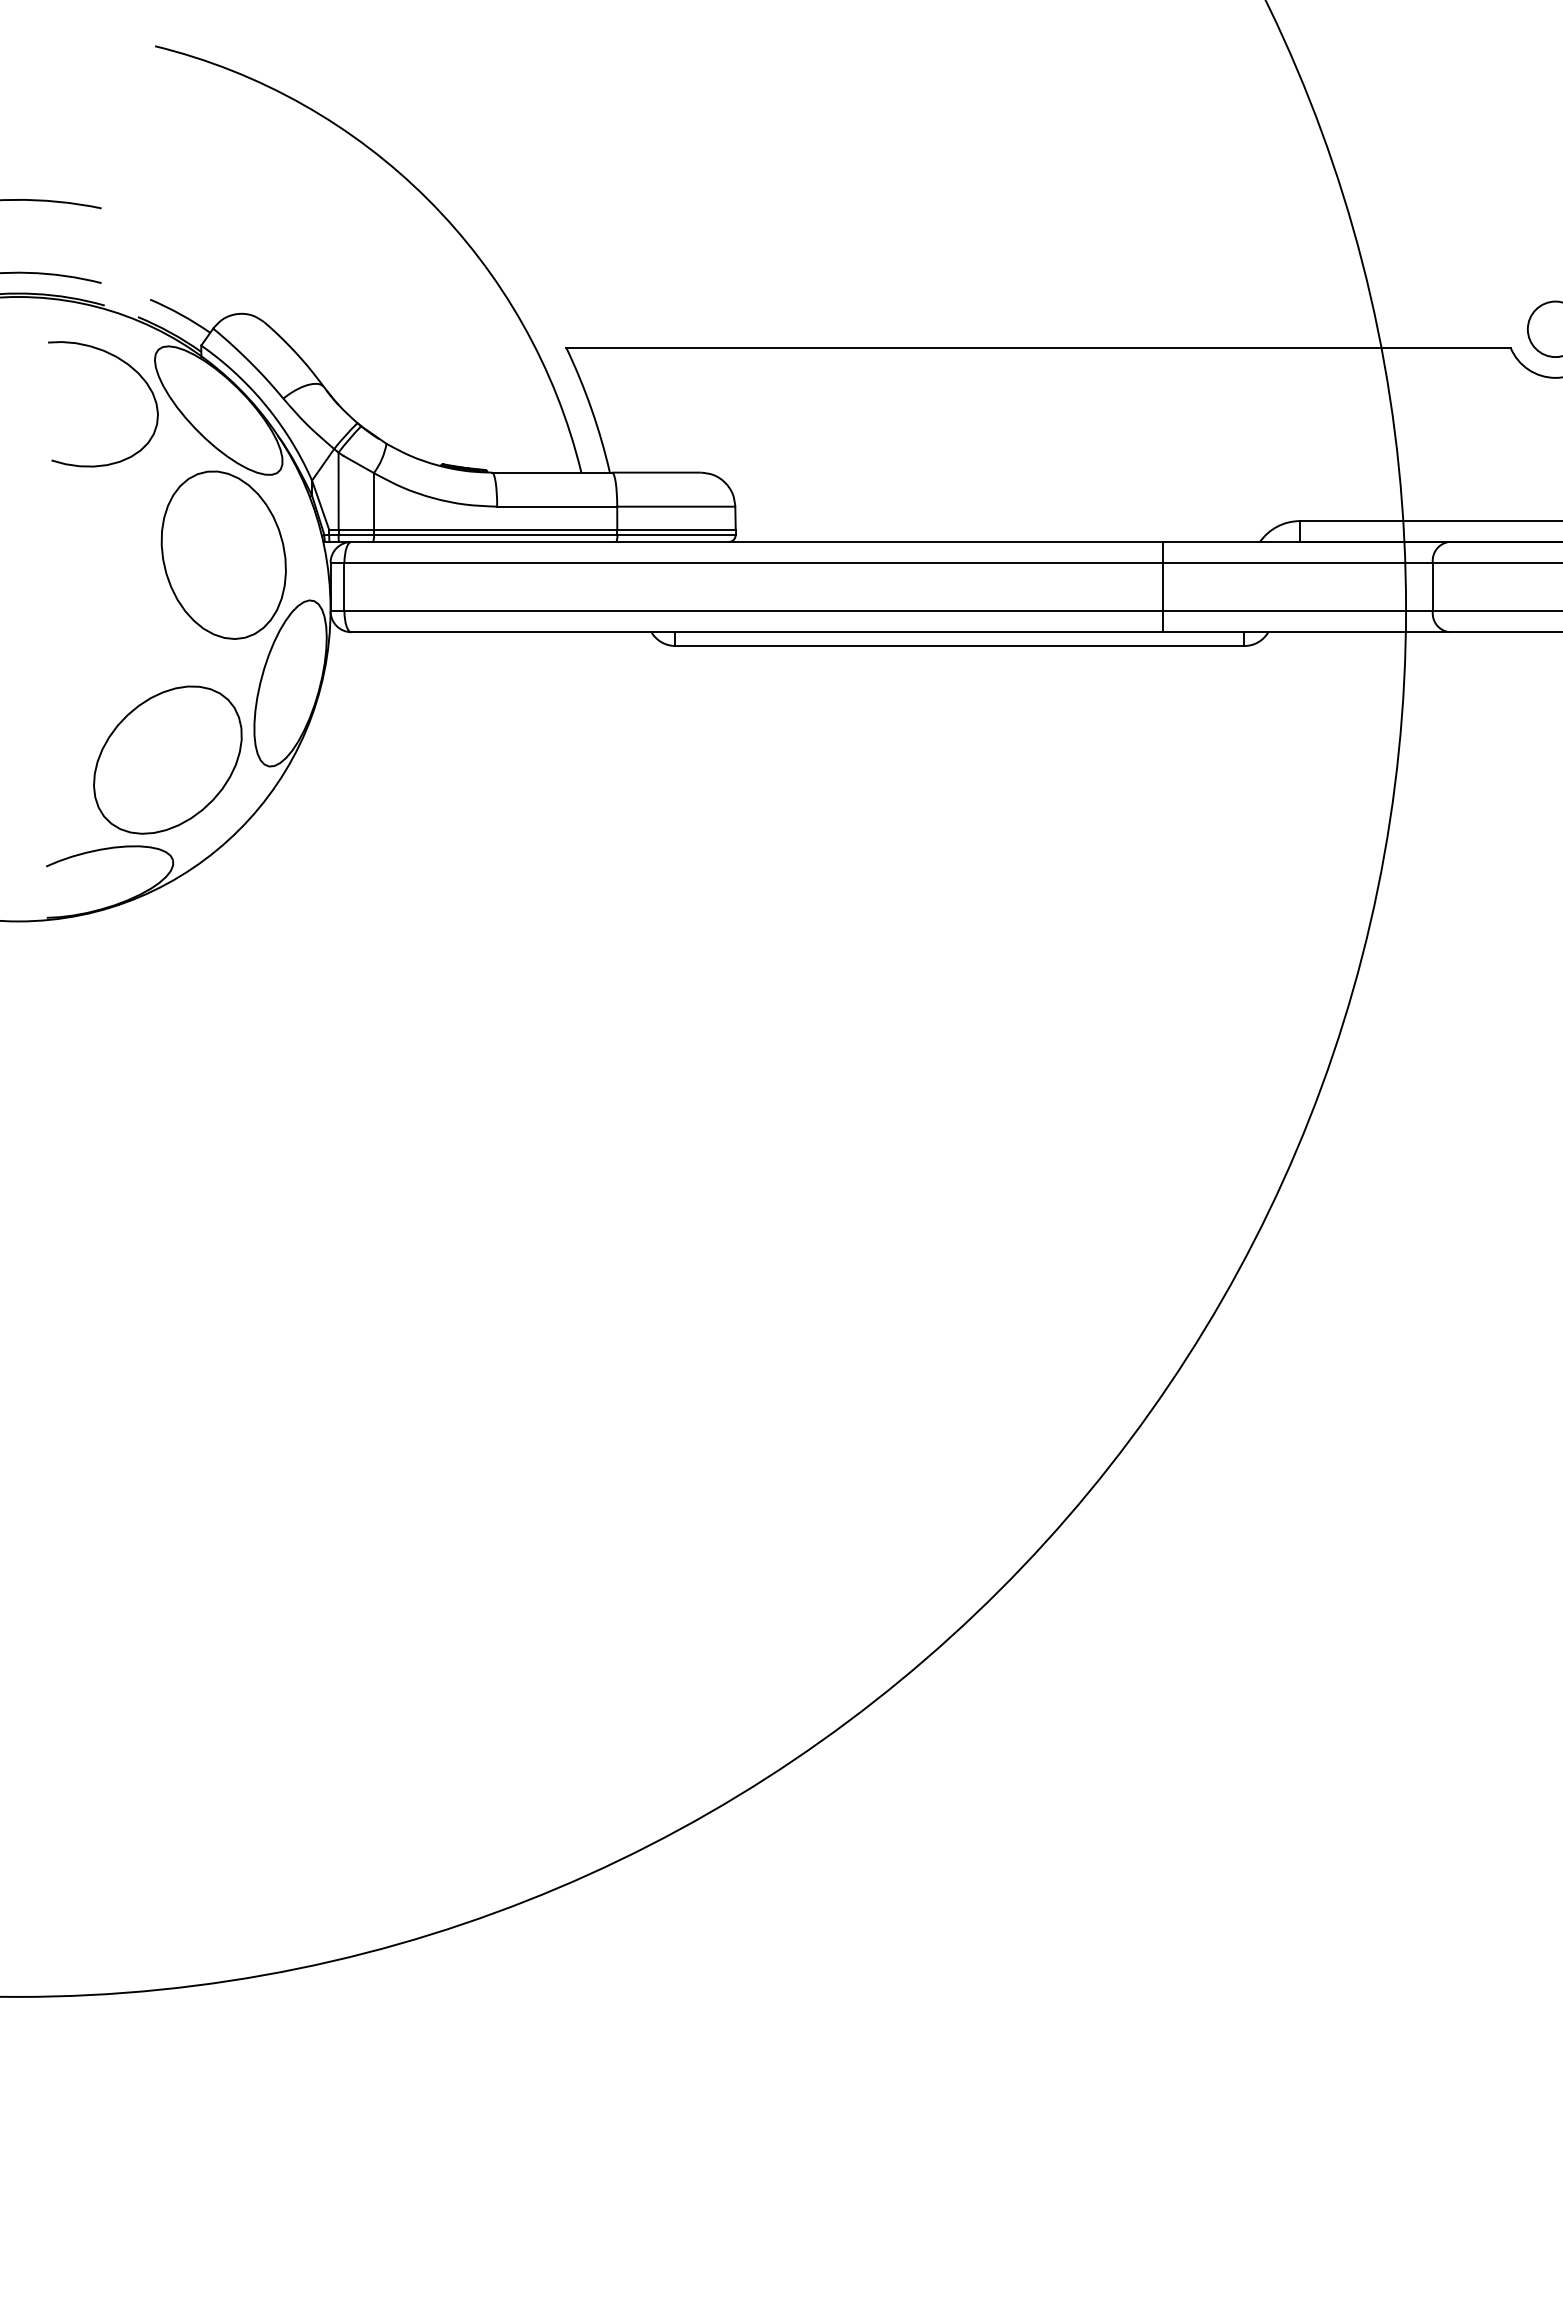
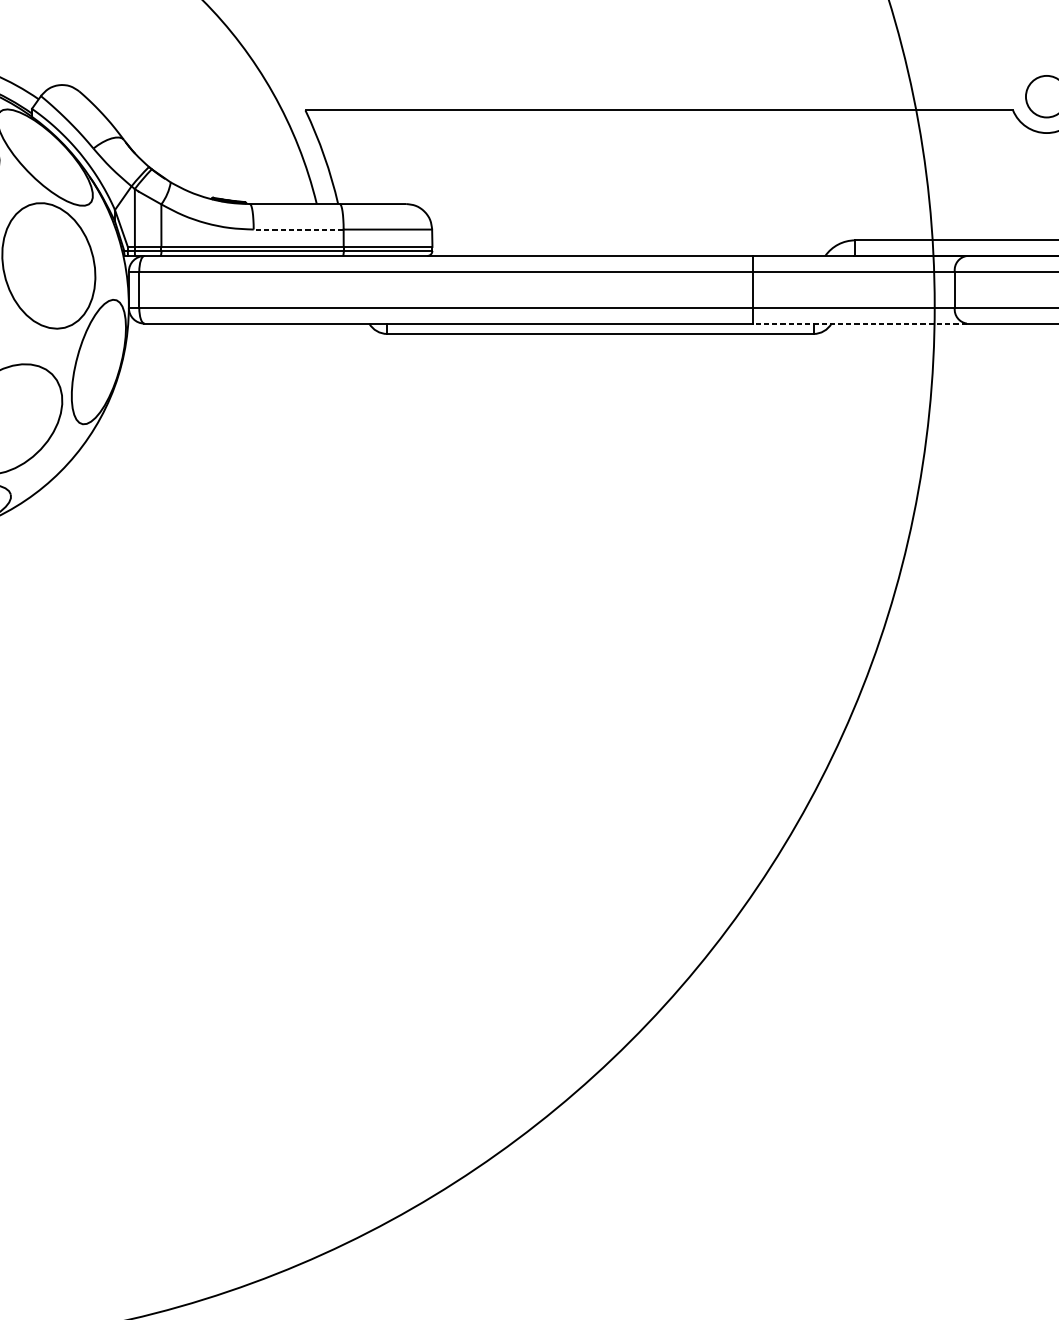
line: (556, 506) -> (298, 229), solid -> dashed
line: (1306, 632) -> (860, 323), solid -> dashed

